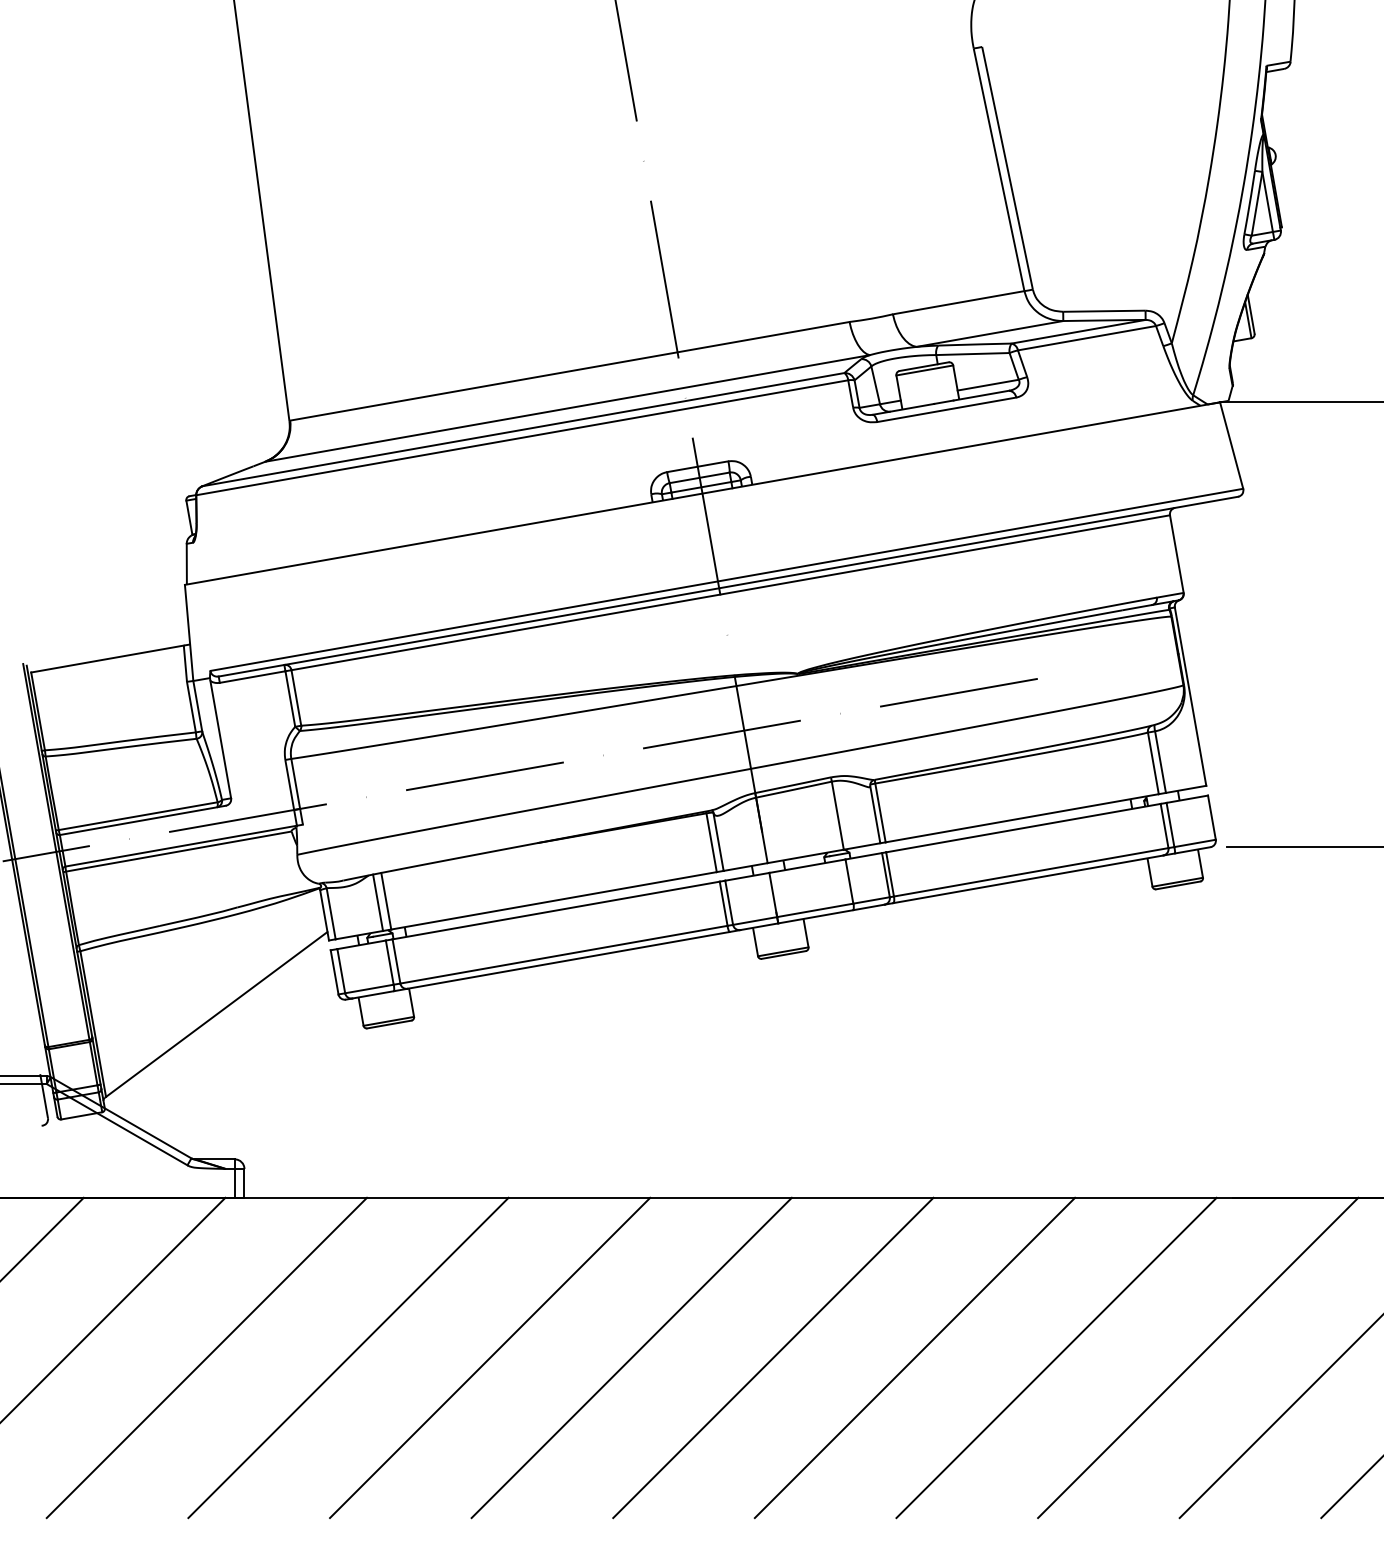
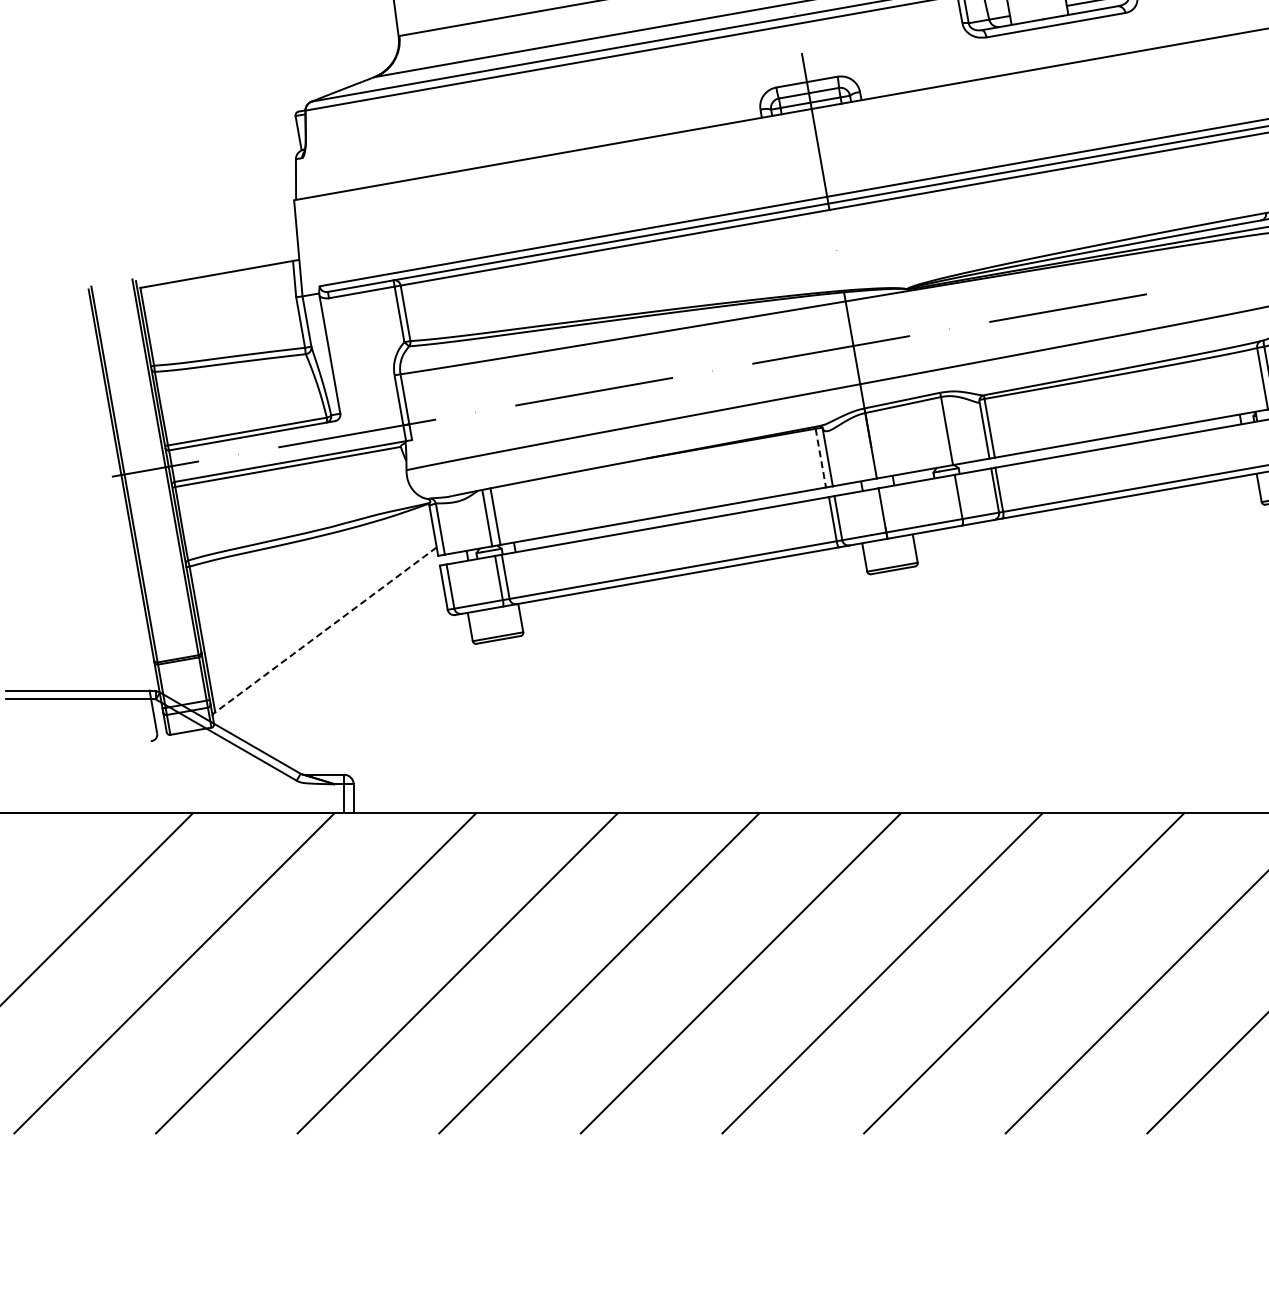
line: (711, 842) -> (820, 457), solid -> dashed
line: (216, 1014) -> (325, 629), solid -> dashed

